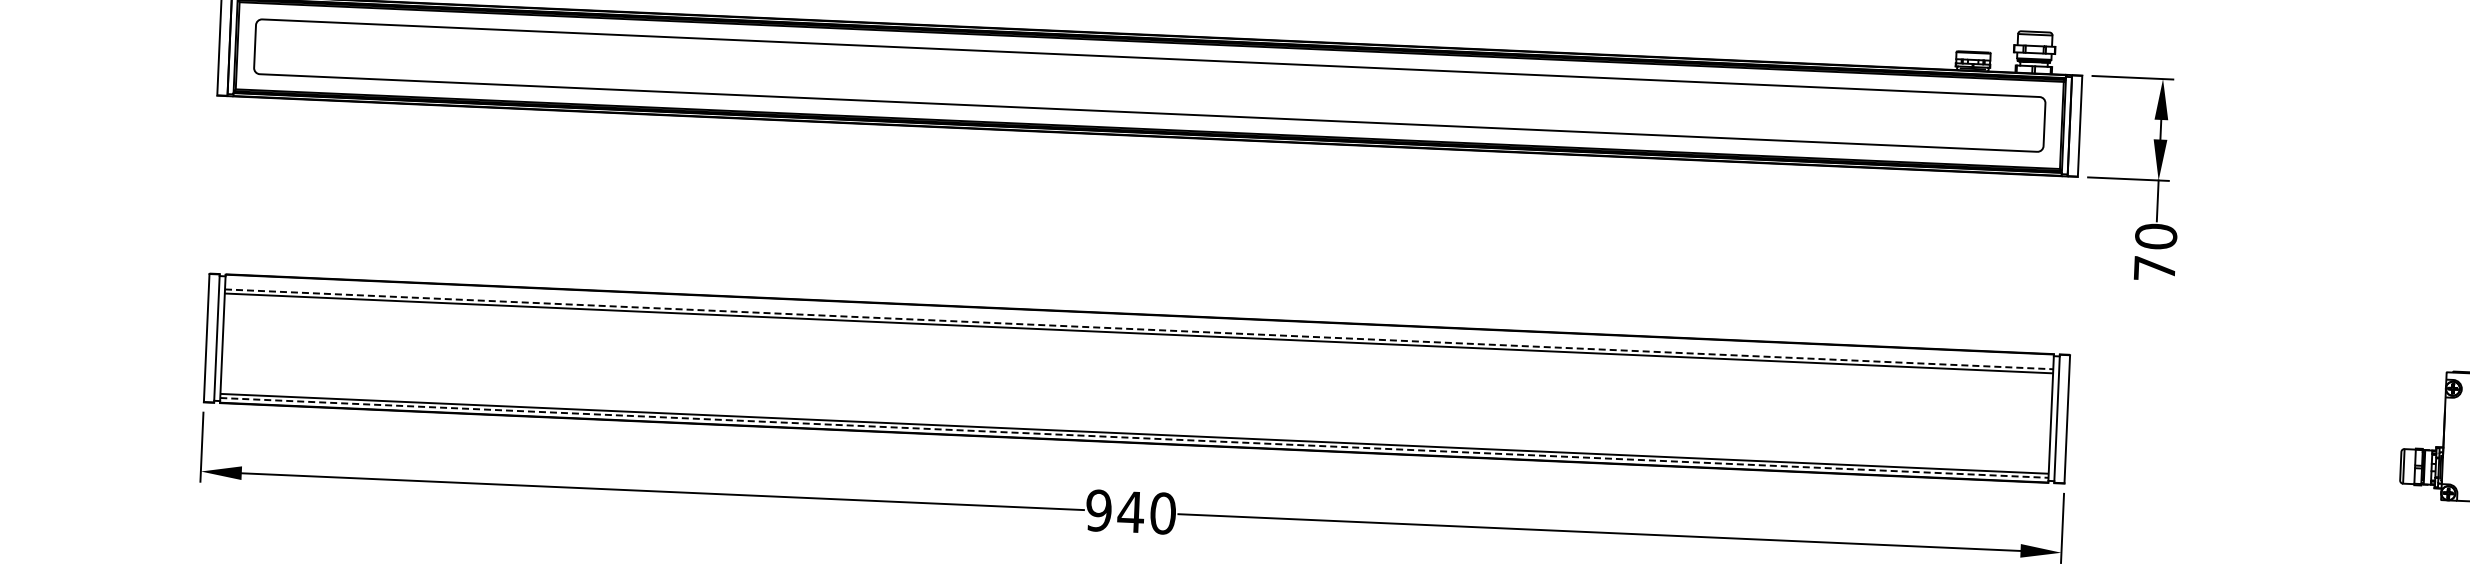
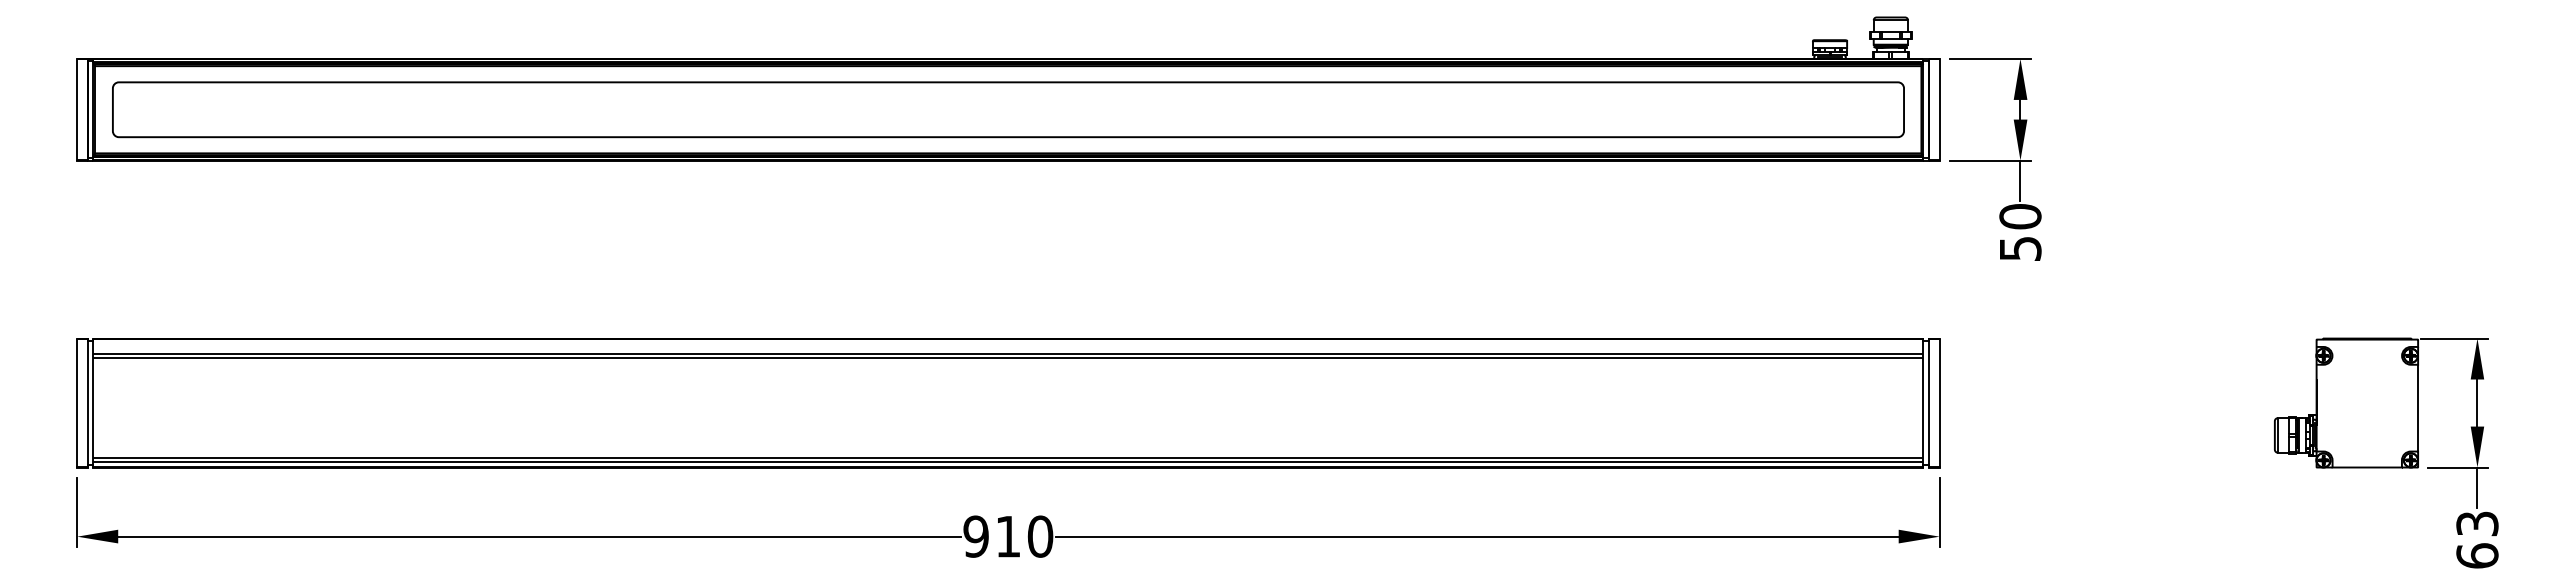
text: (2154, 268) -> (2020, 248), 70 -> 50
line: (1139, 329) -> (1008, 353), dashed -> solid
line: (1134, 438) -> (1008, 462), dashed -> solid
text: (1130, 511) -> (1007, 536), 940 -> 910

